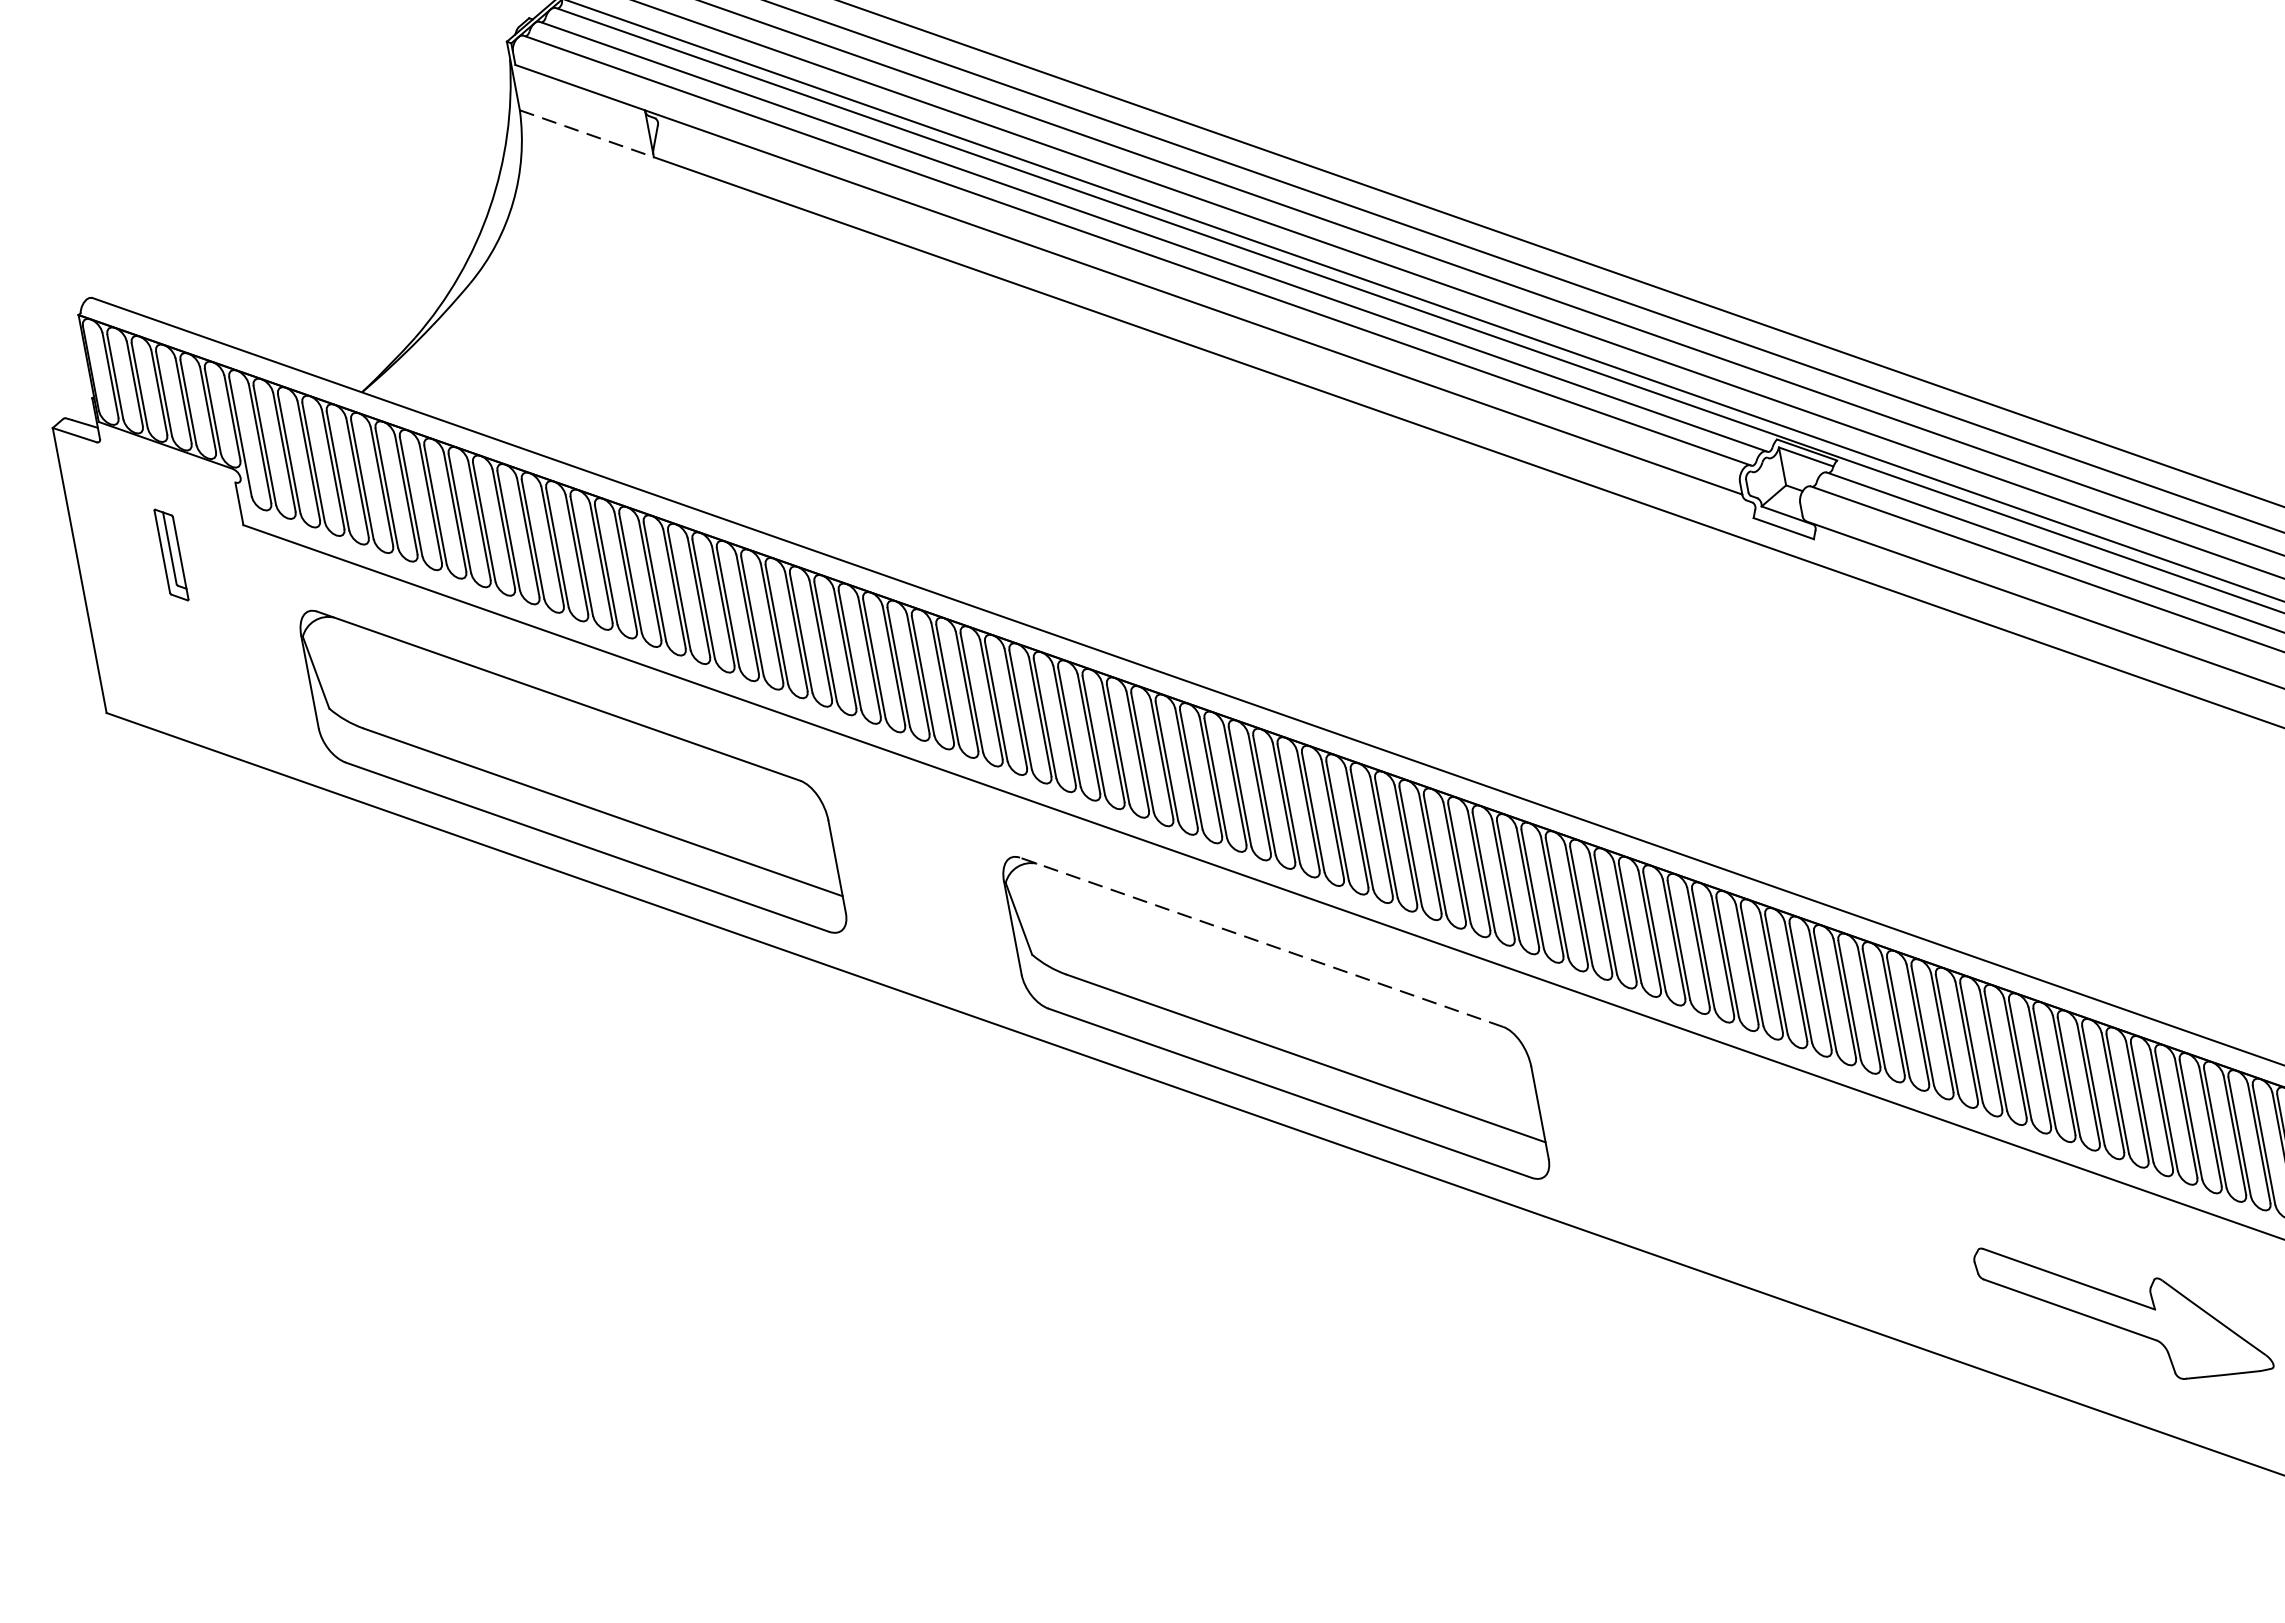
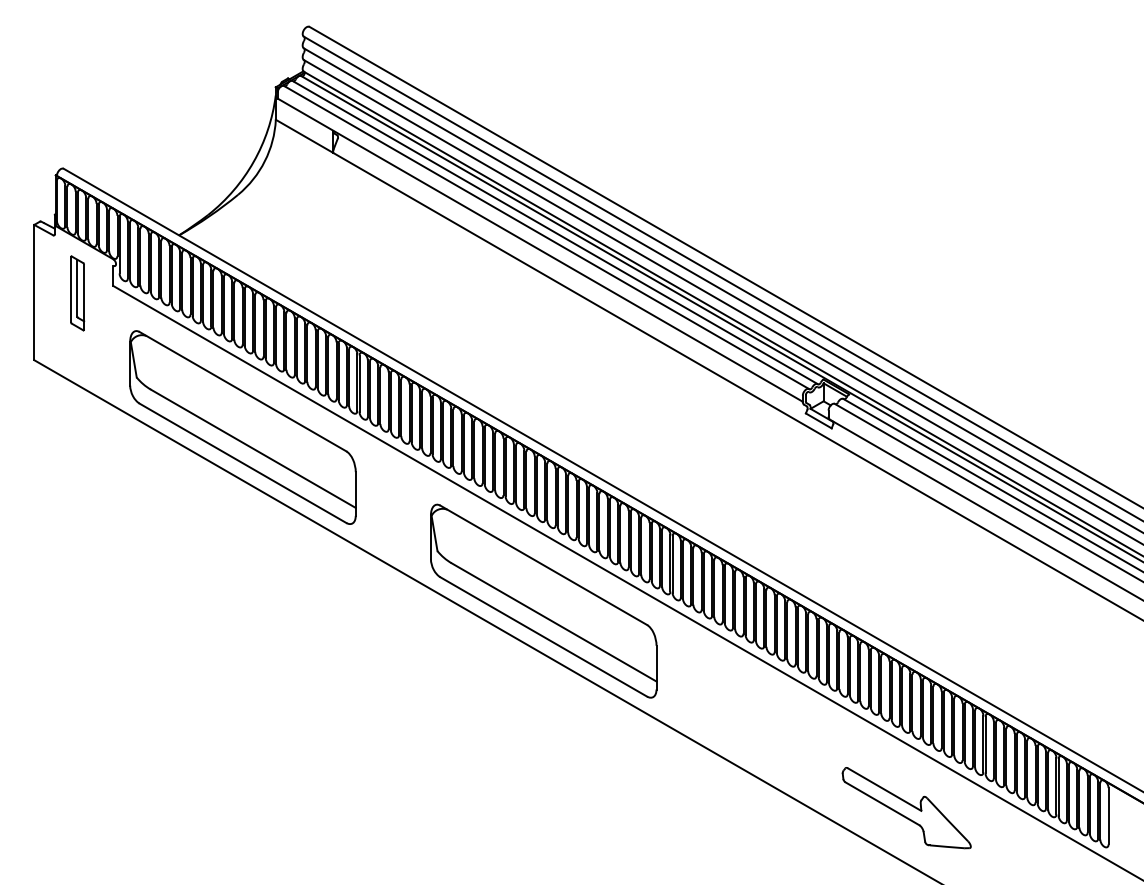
line: (586, 134) -> (304, 136), dashed -> solid
part: (171, 555) -> (77, 293), size x1.67
line: (1261, 942) -> (543, 565), dashed -> solid

